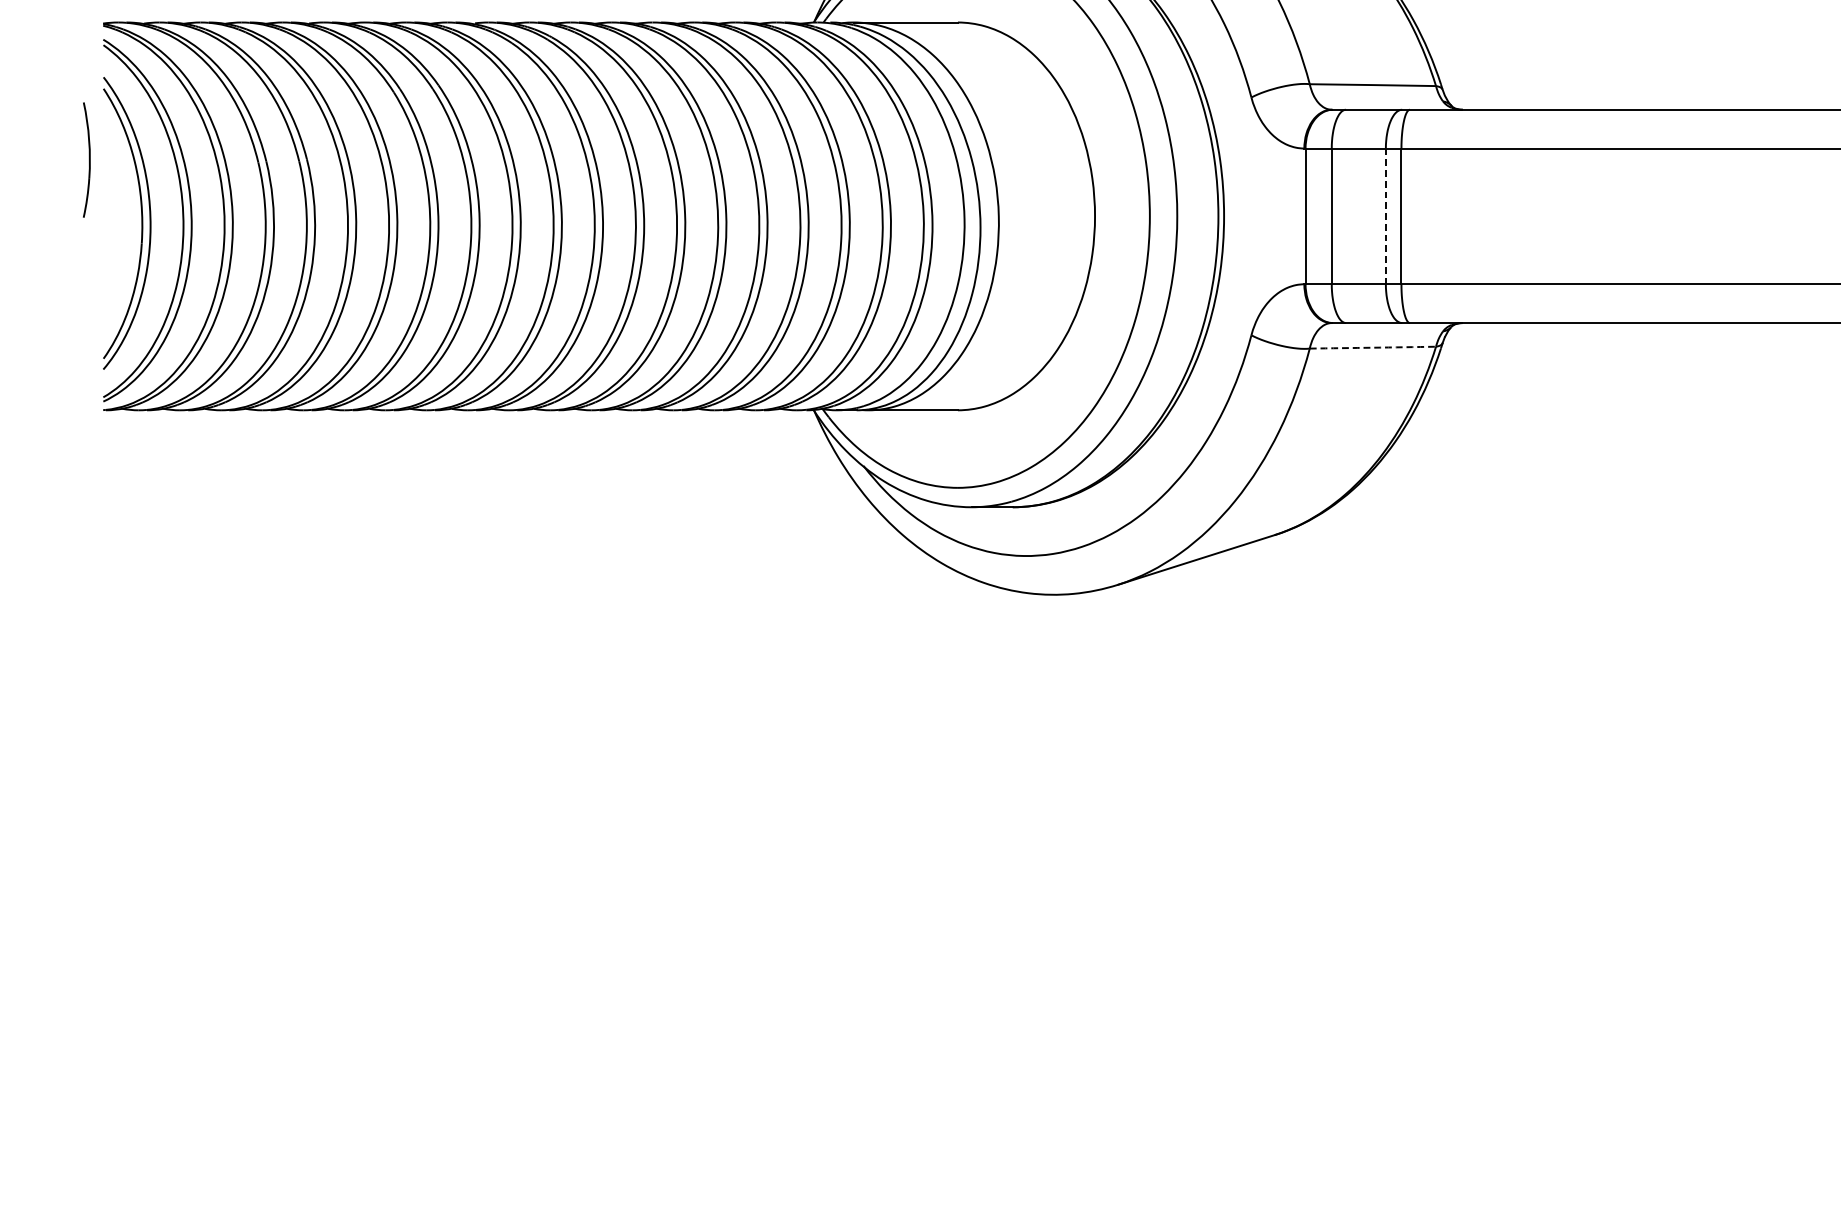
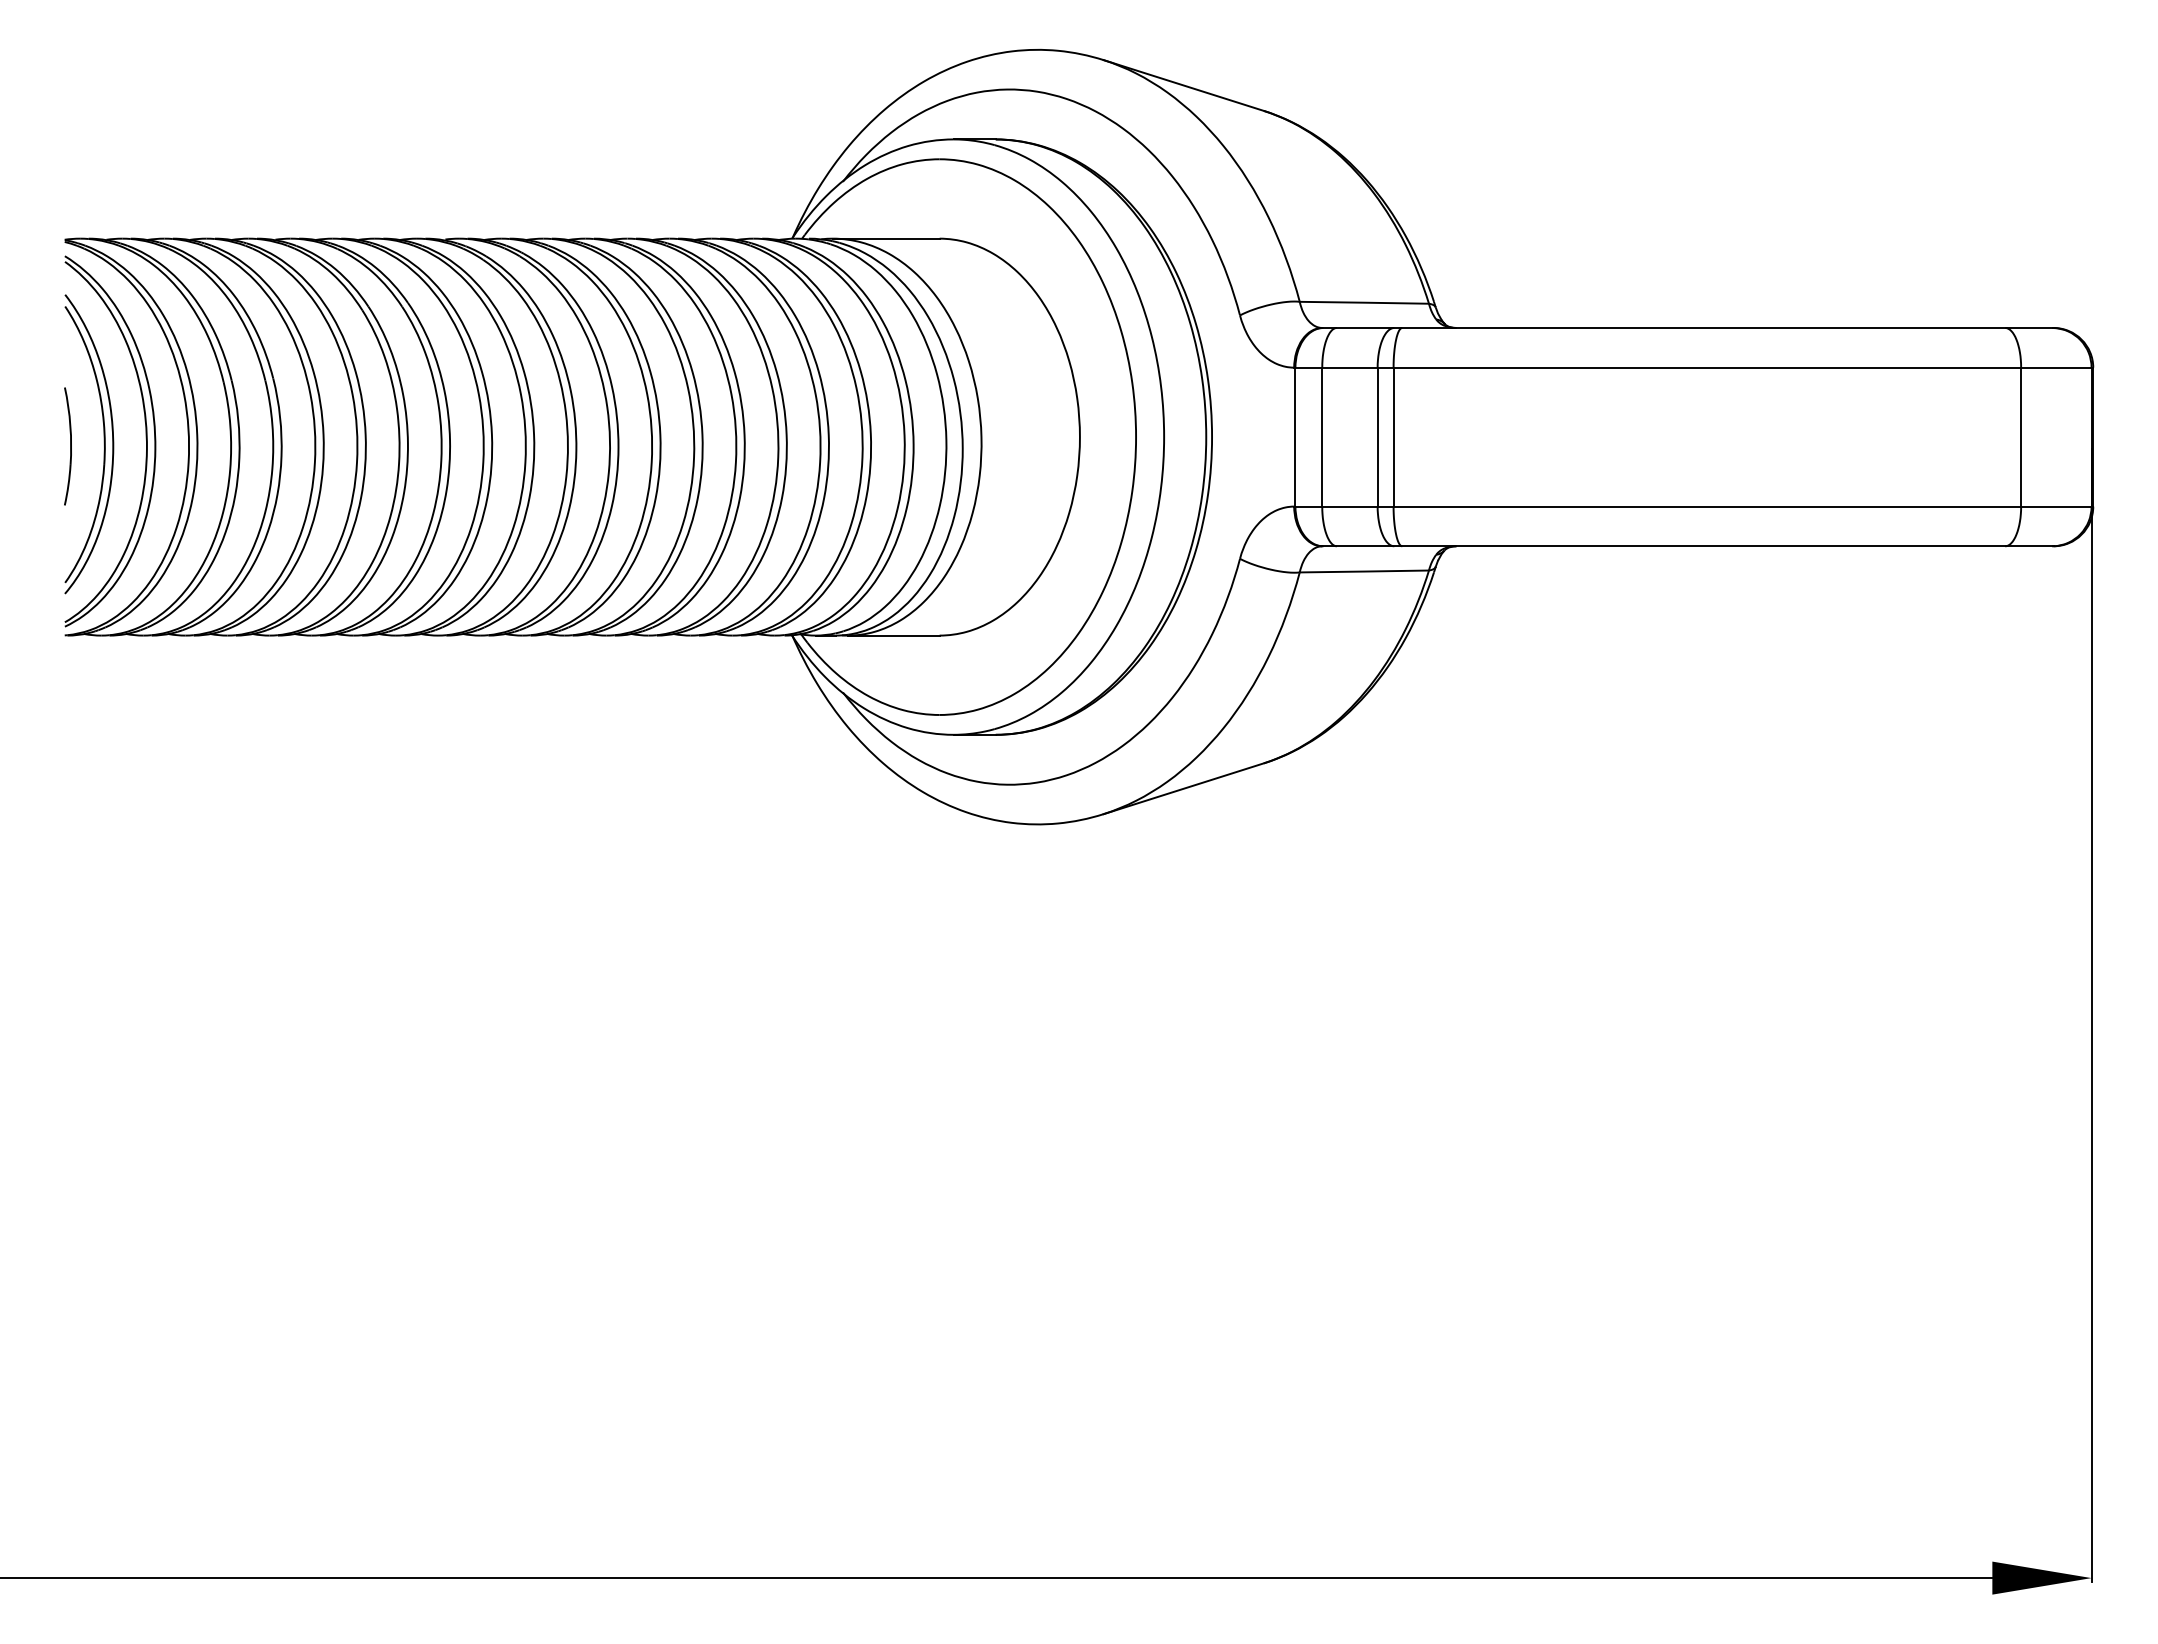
part: (86, 160) -> (67, 446), moved
line: (1385, 216) -> (1377, 437), dashed -> solid
arc: (1373, 347) -> (1364, 571), dashed -> solid

